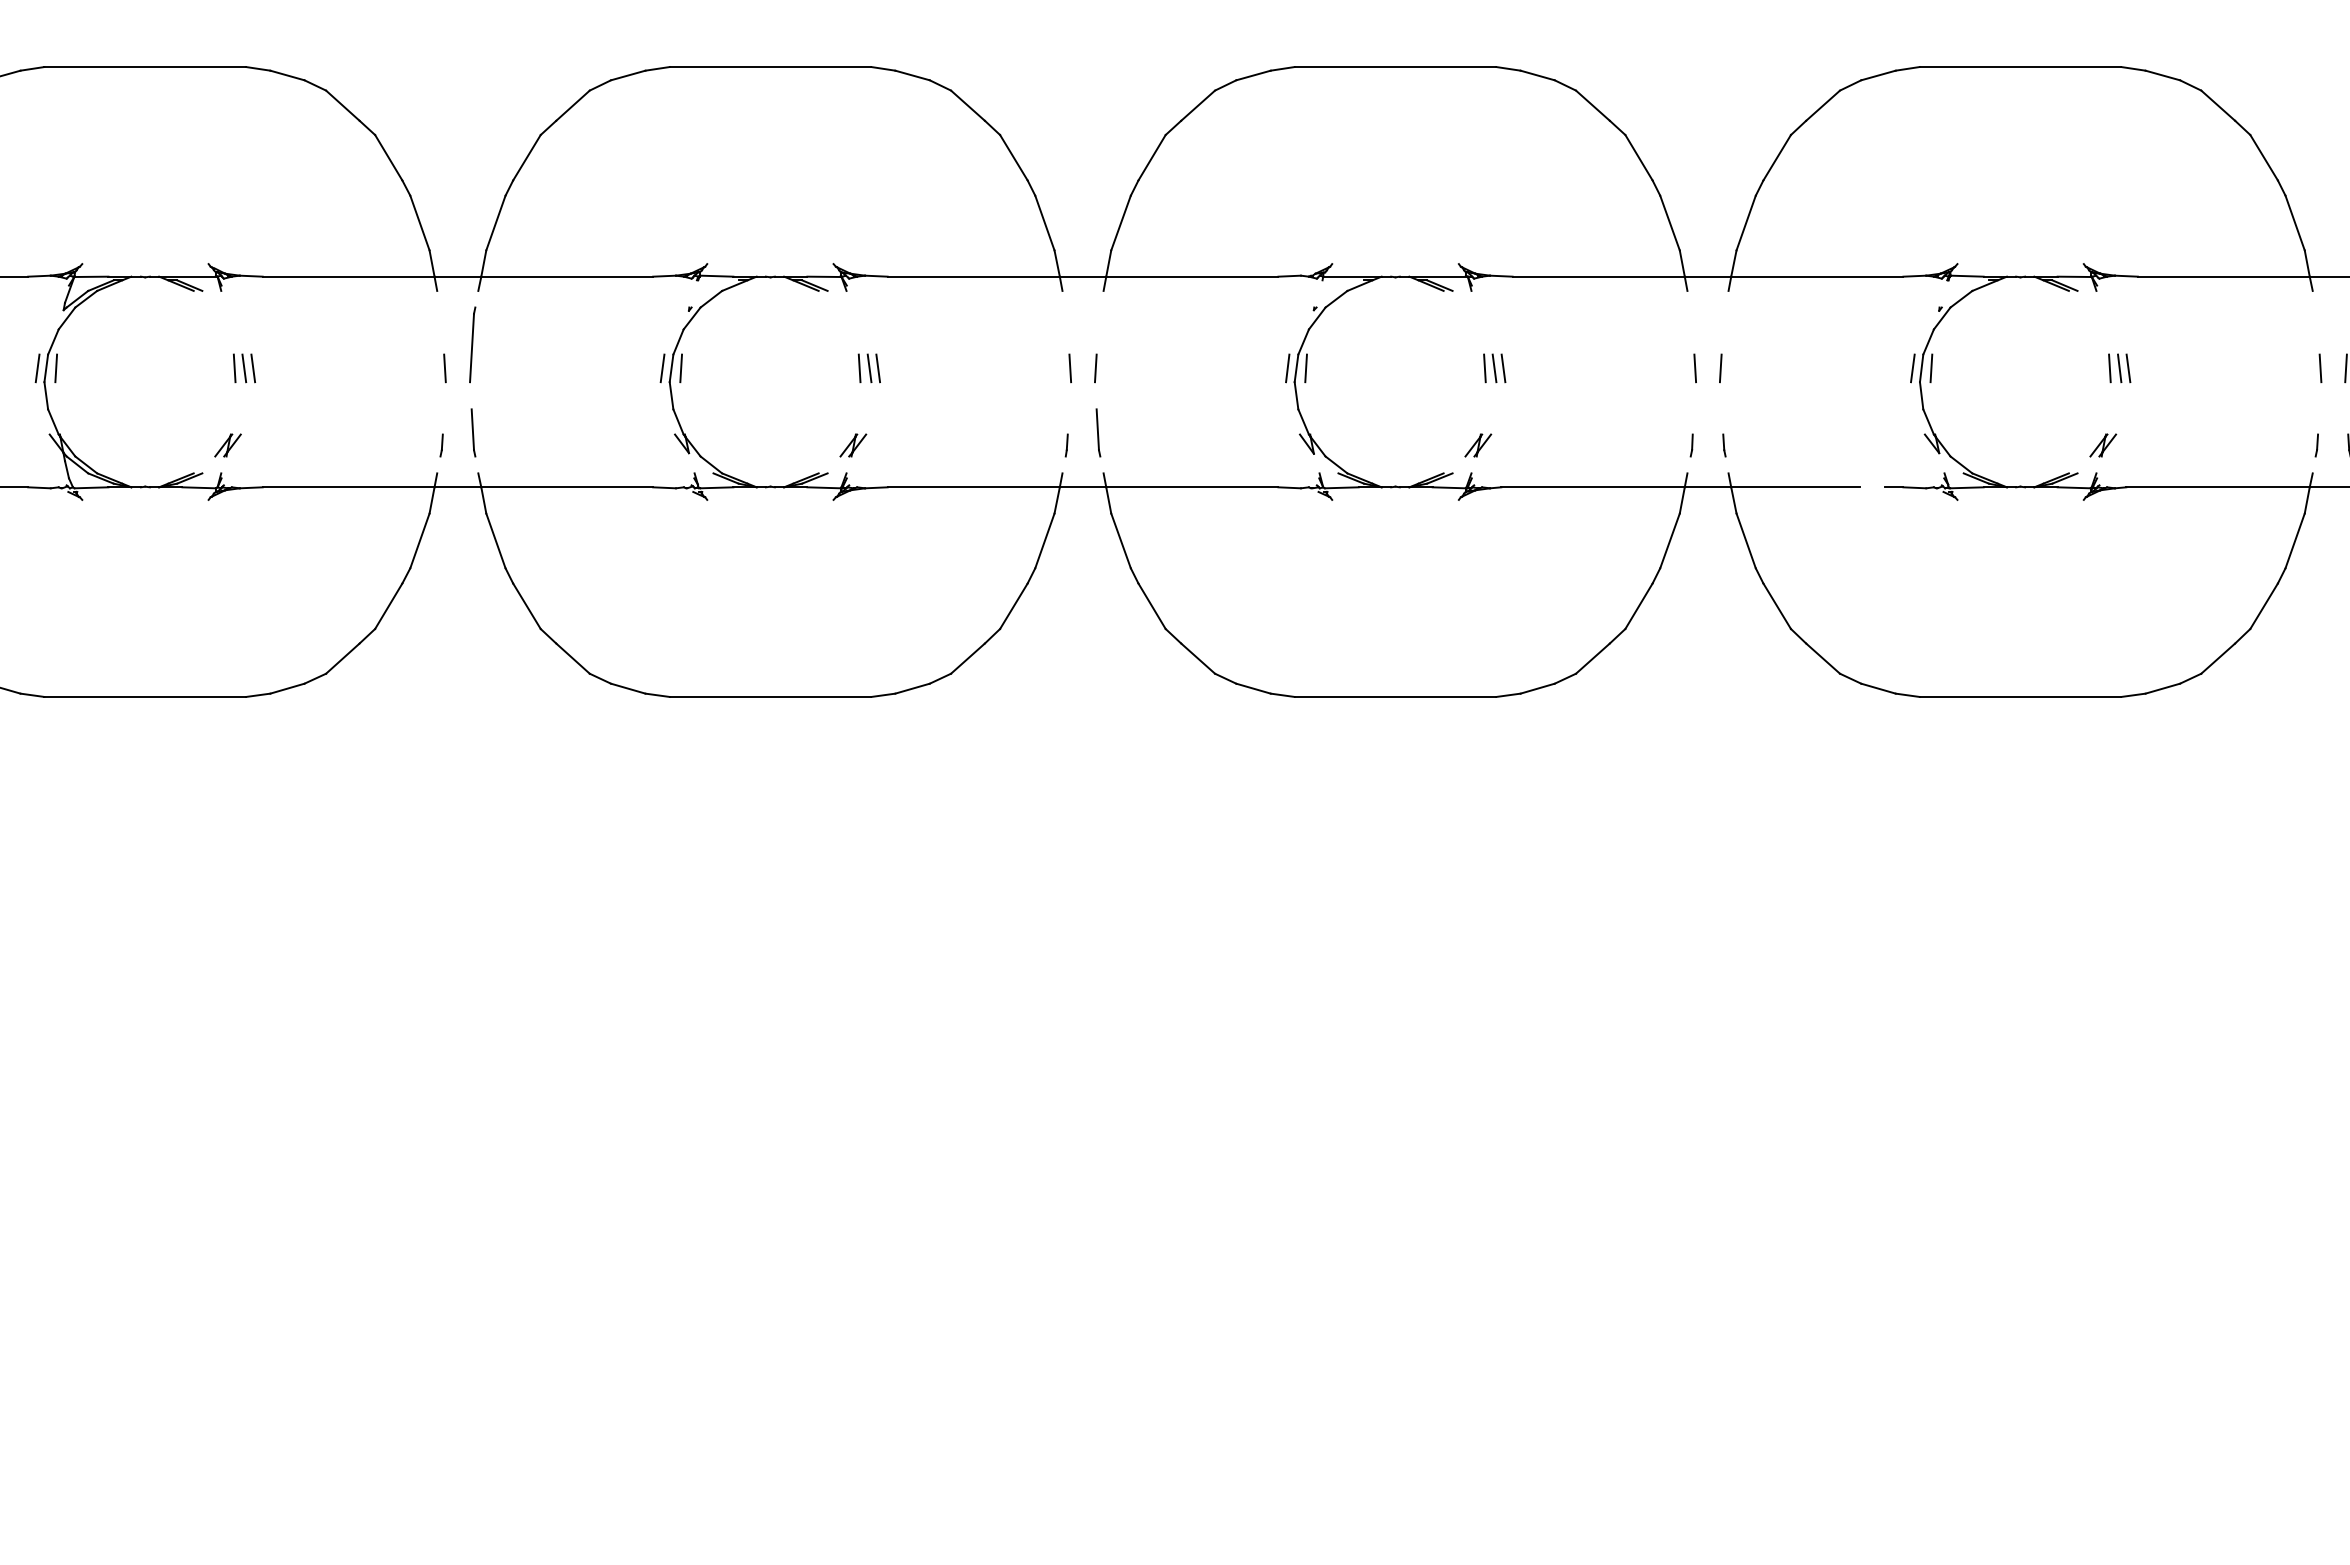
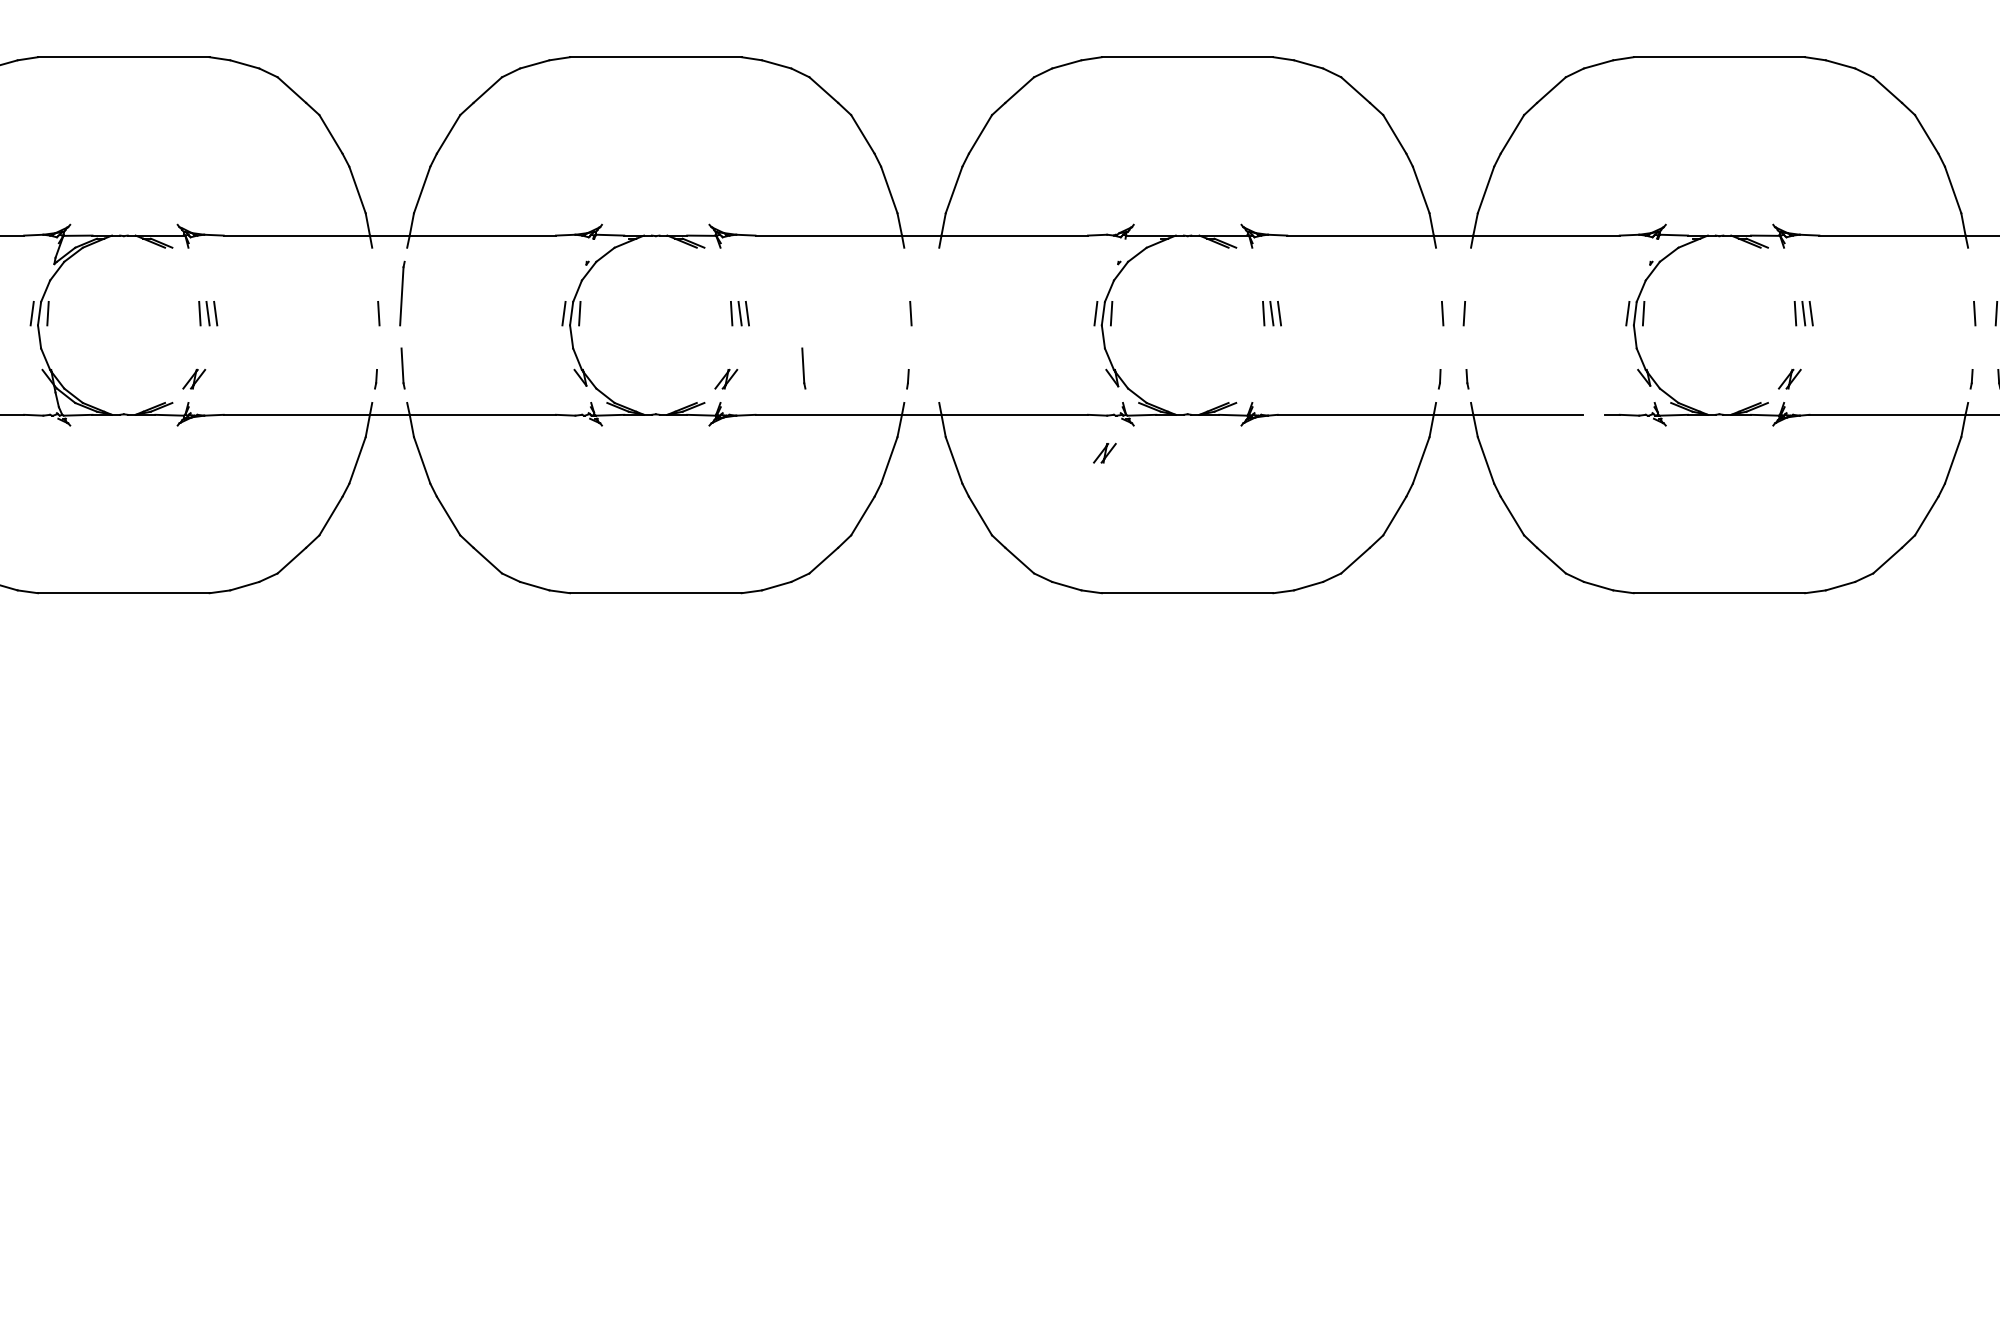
line: (1095, 368) -> (932, 313), removed
part: (1098, 432) -> (803, 368), moved
part: (1478, 445) -> (1105, 453), moved

